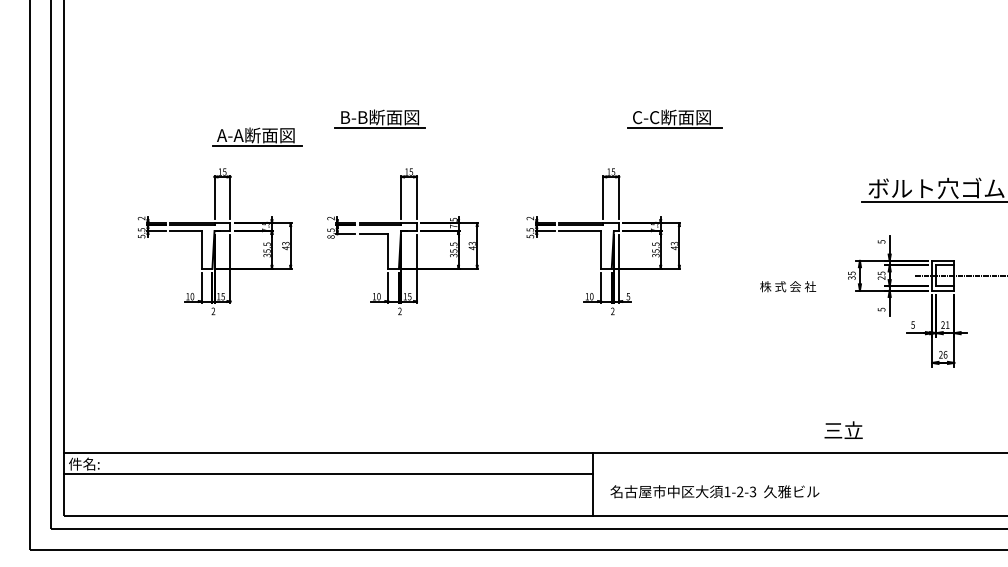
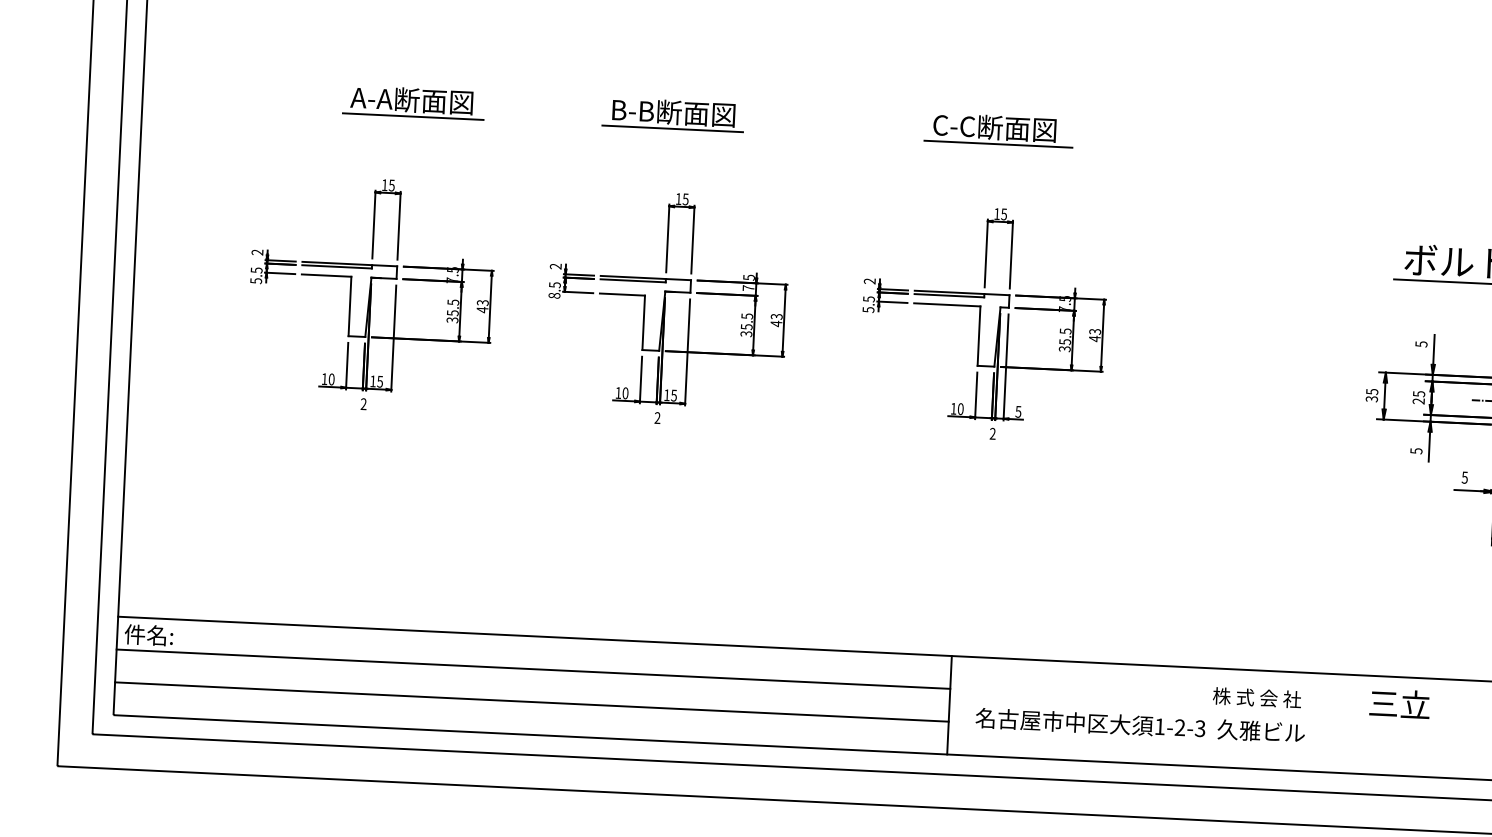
part: (379, 118) -> (672, 114), moved
part: (674, 118) -> (998, 129), moved
part: (257, 136) -> (414, 102), moved
text: (788, 286) -> (1257, 697), moved
text: (843, 429) -> (1399, 702), moved
line: (328, 495) -> (531, 702), added

